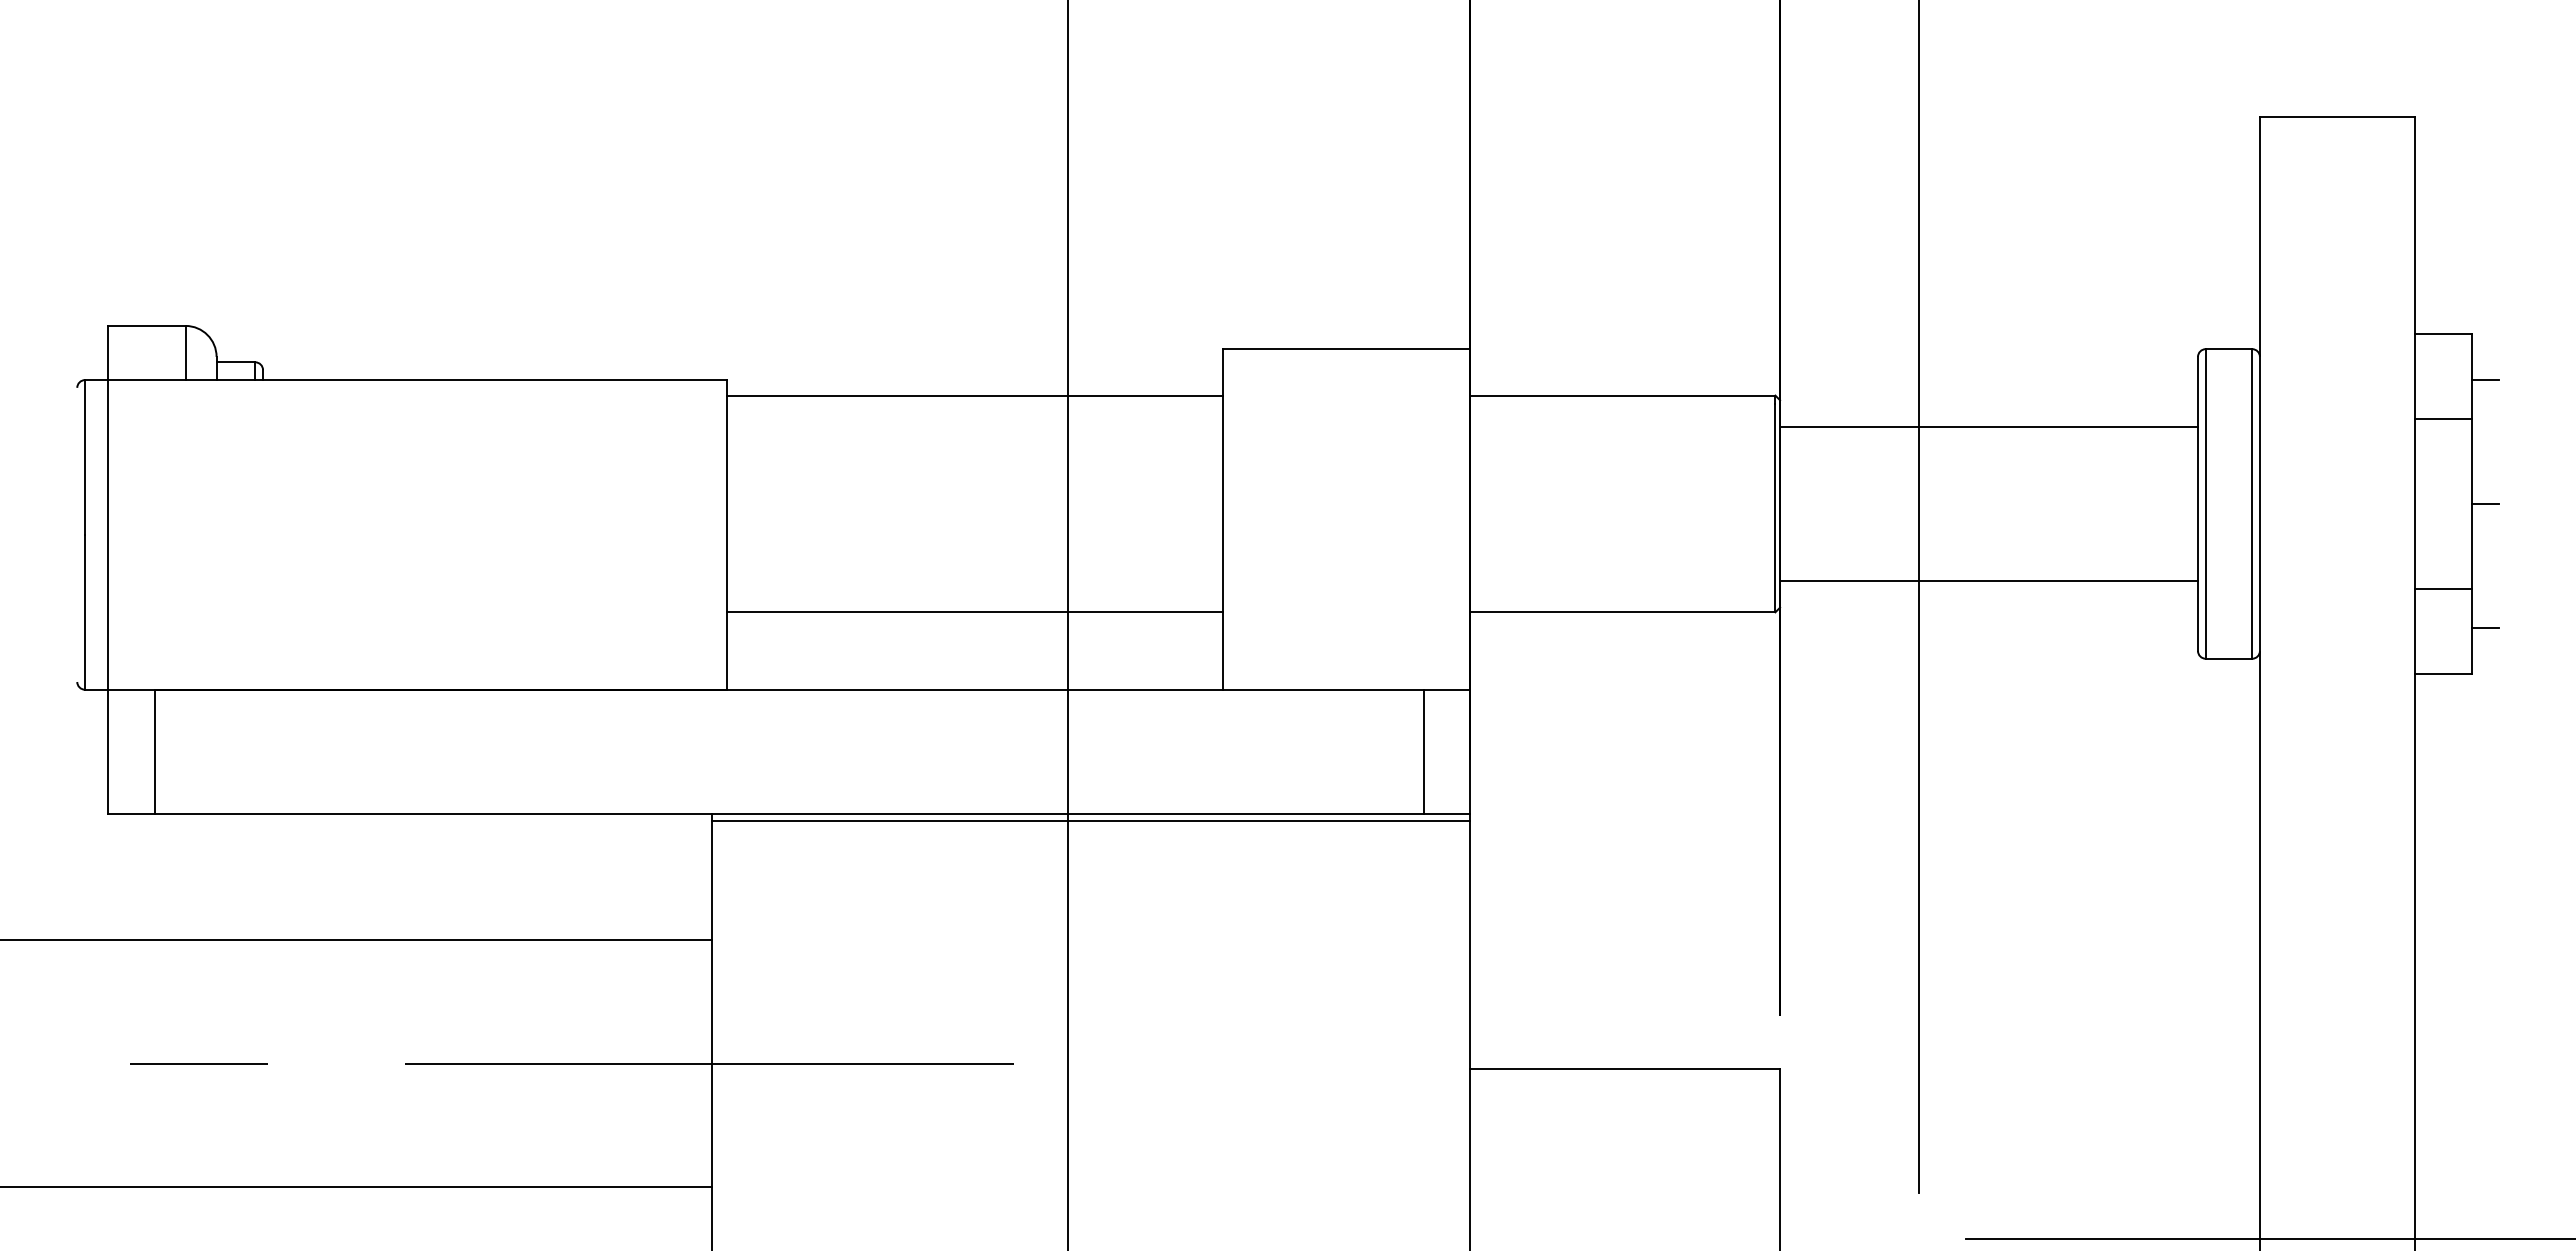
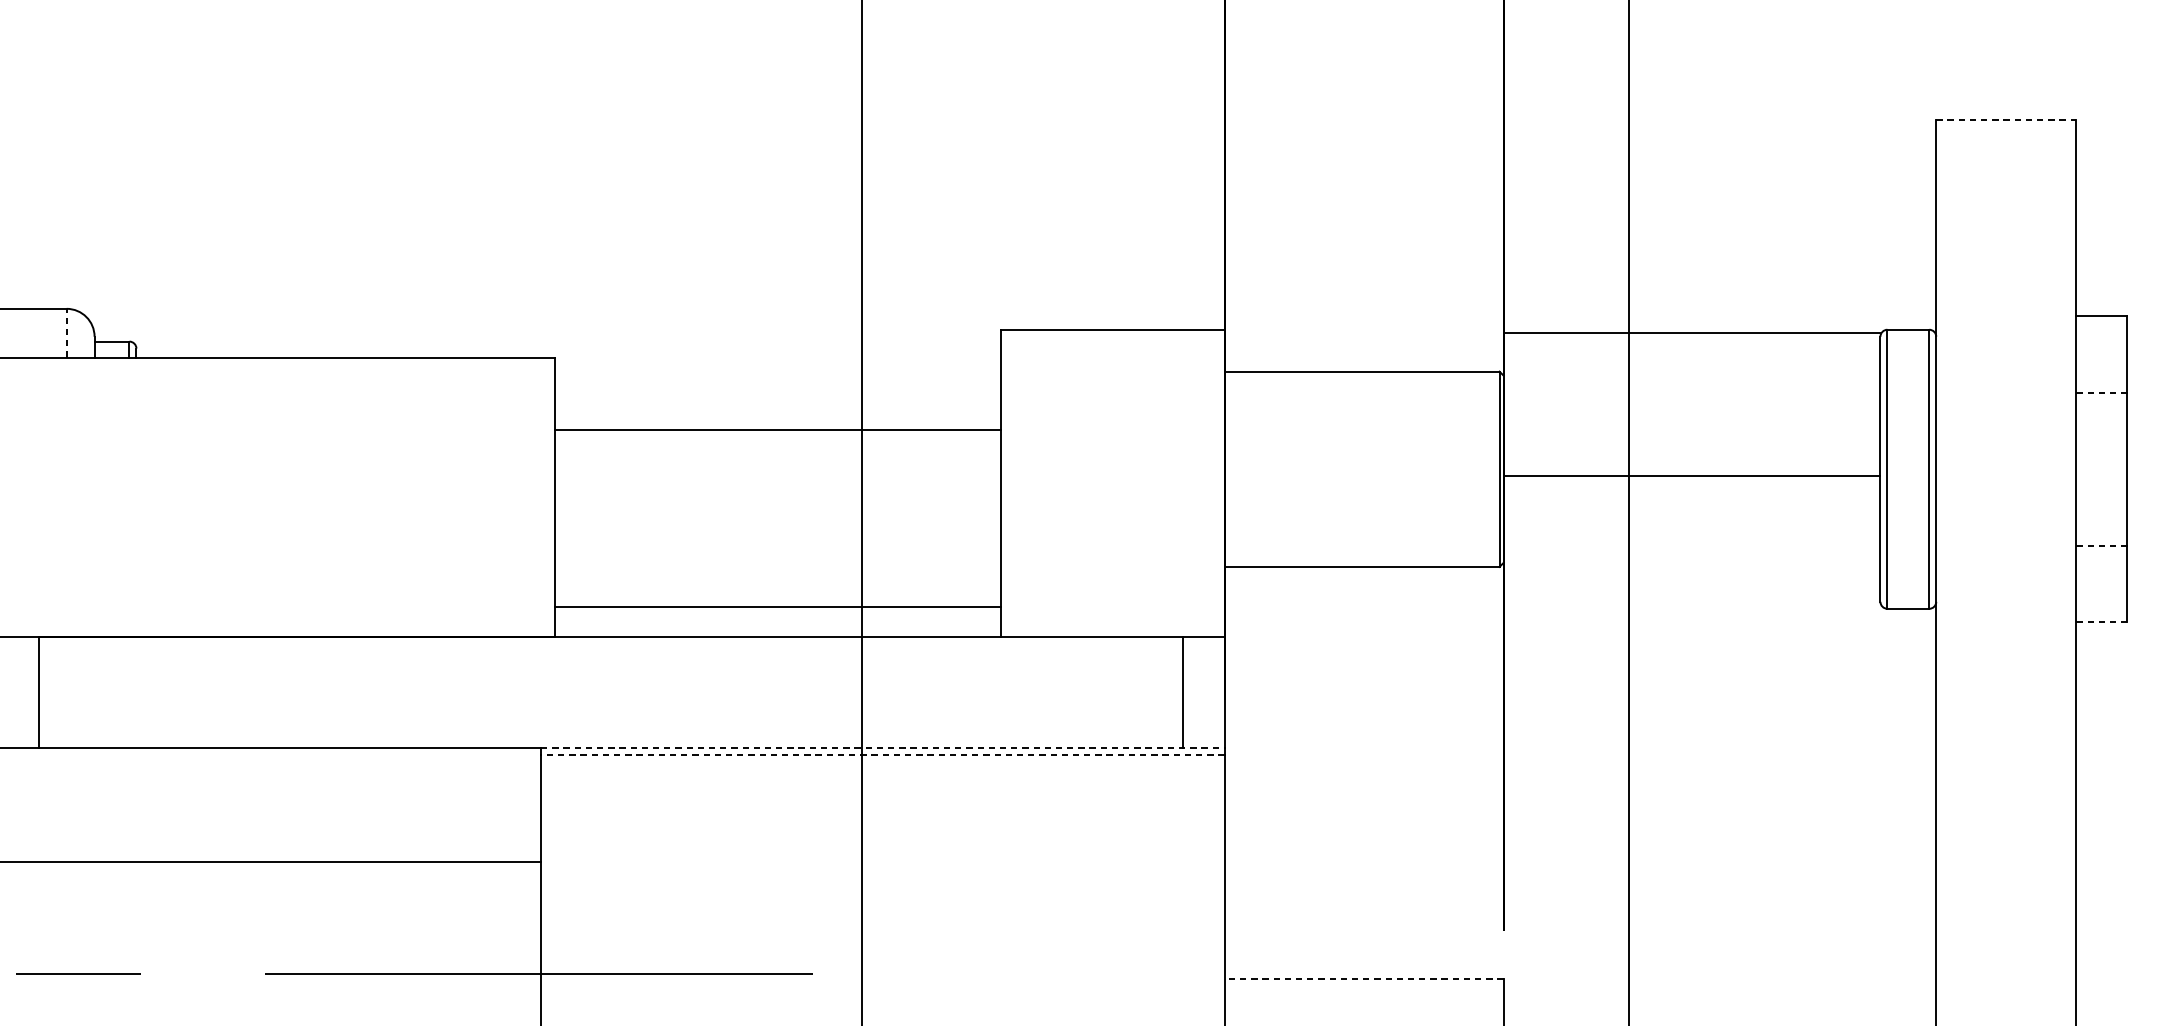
line: (2337, 116) -> (2006, 120), solid -> dashed
line: (185, 352) -> (66, 332), solid -> dashed
line: (2485, 380) -> (2139, 358), removed
line: (974, 395) -> (777, 430), moved
line: (2443, 419) -> (2101, 393), solid -> dashed
line: (1989, 426) -> (1692, 332), moved
line: (2485, 503) -> (2139, 468), removed
line: (1989, 581) -> (1692, 476), moved
line: (2443, 588) -> (2101, 545), solid -> dashed
line: (974, 612) -> (777, 606), moved
line: (2485, 627) -> (2139, 580), removed
line: (2443, 673) -> (2101, 622), solid -> dashed
line: (1091, 813) -> (883, 748), solid -> dashed
line: (1090, 821) -> (882, 755), solid -> dashed
line: (1625, 1068) -> (1364, 978), solid -> dashed

